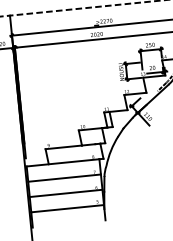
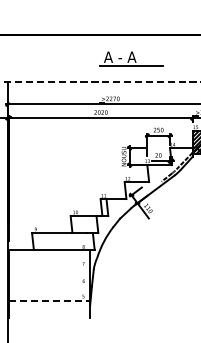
line: (64, 177) -> (49, 266), removed
line: (65, 193) -> (49, 283), removed
line: (68, 208) -> (50, 300), solid -> dashed

